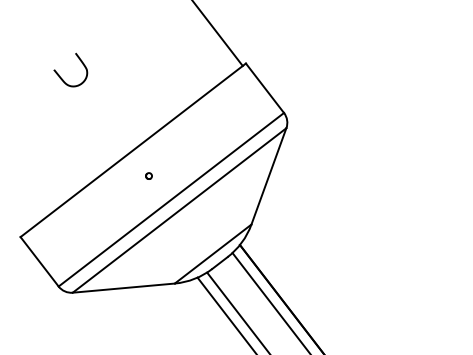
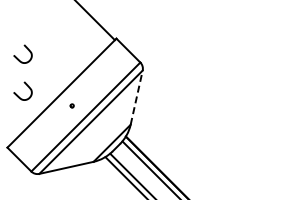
curve: (70, 127) -> (26, 85), added
line: (268, 175) -> (136, 97), solid -> dashed

